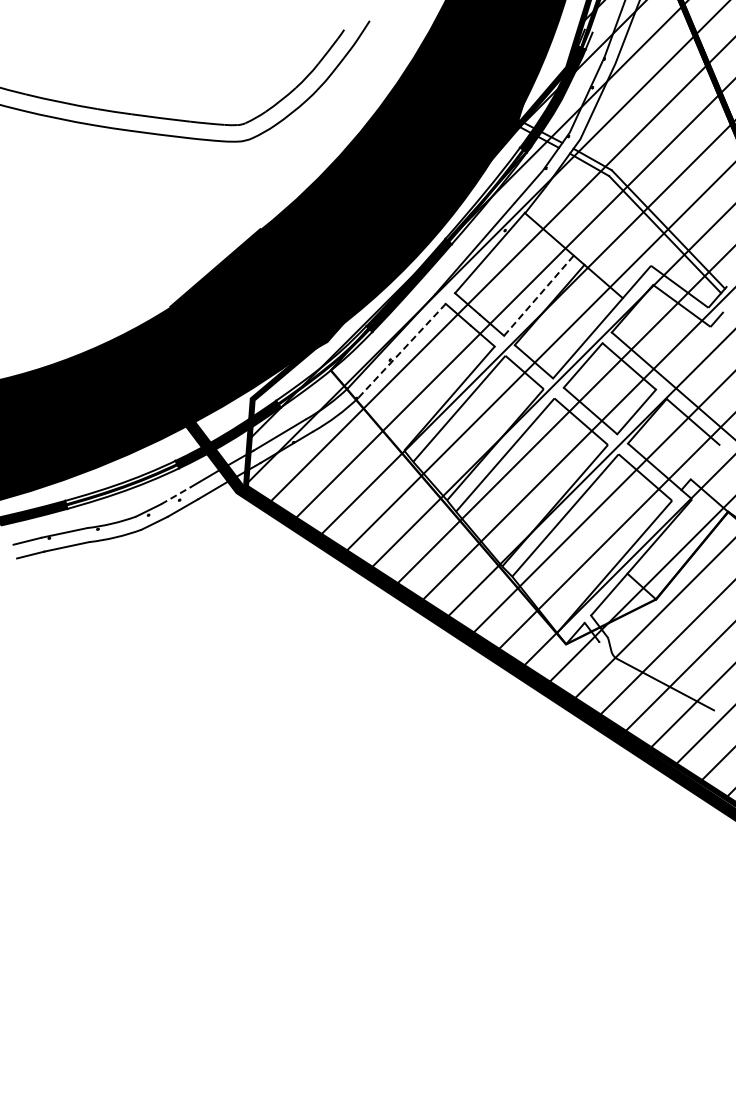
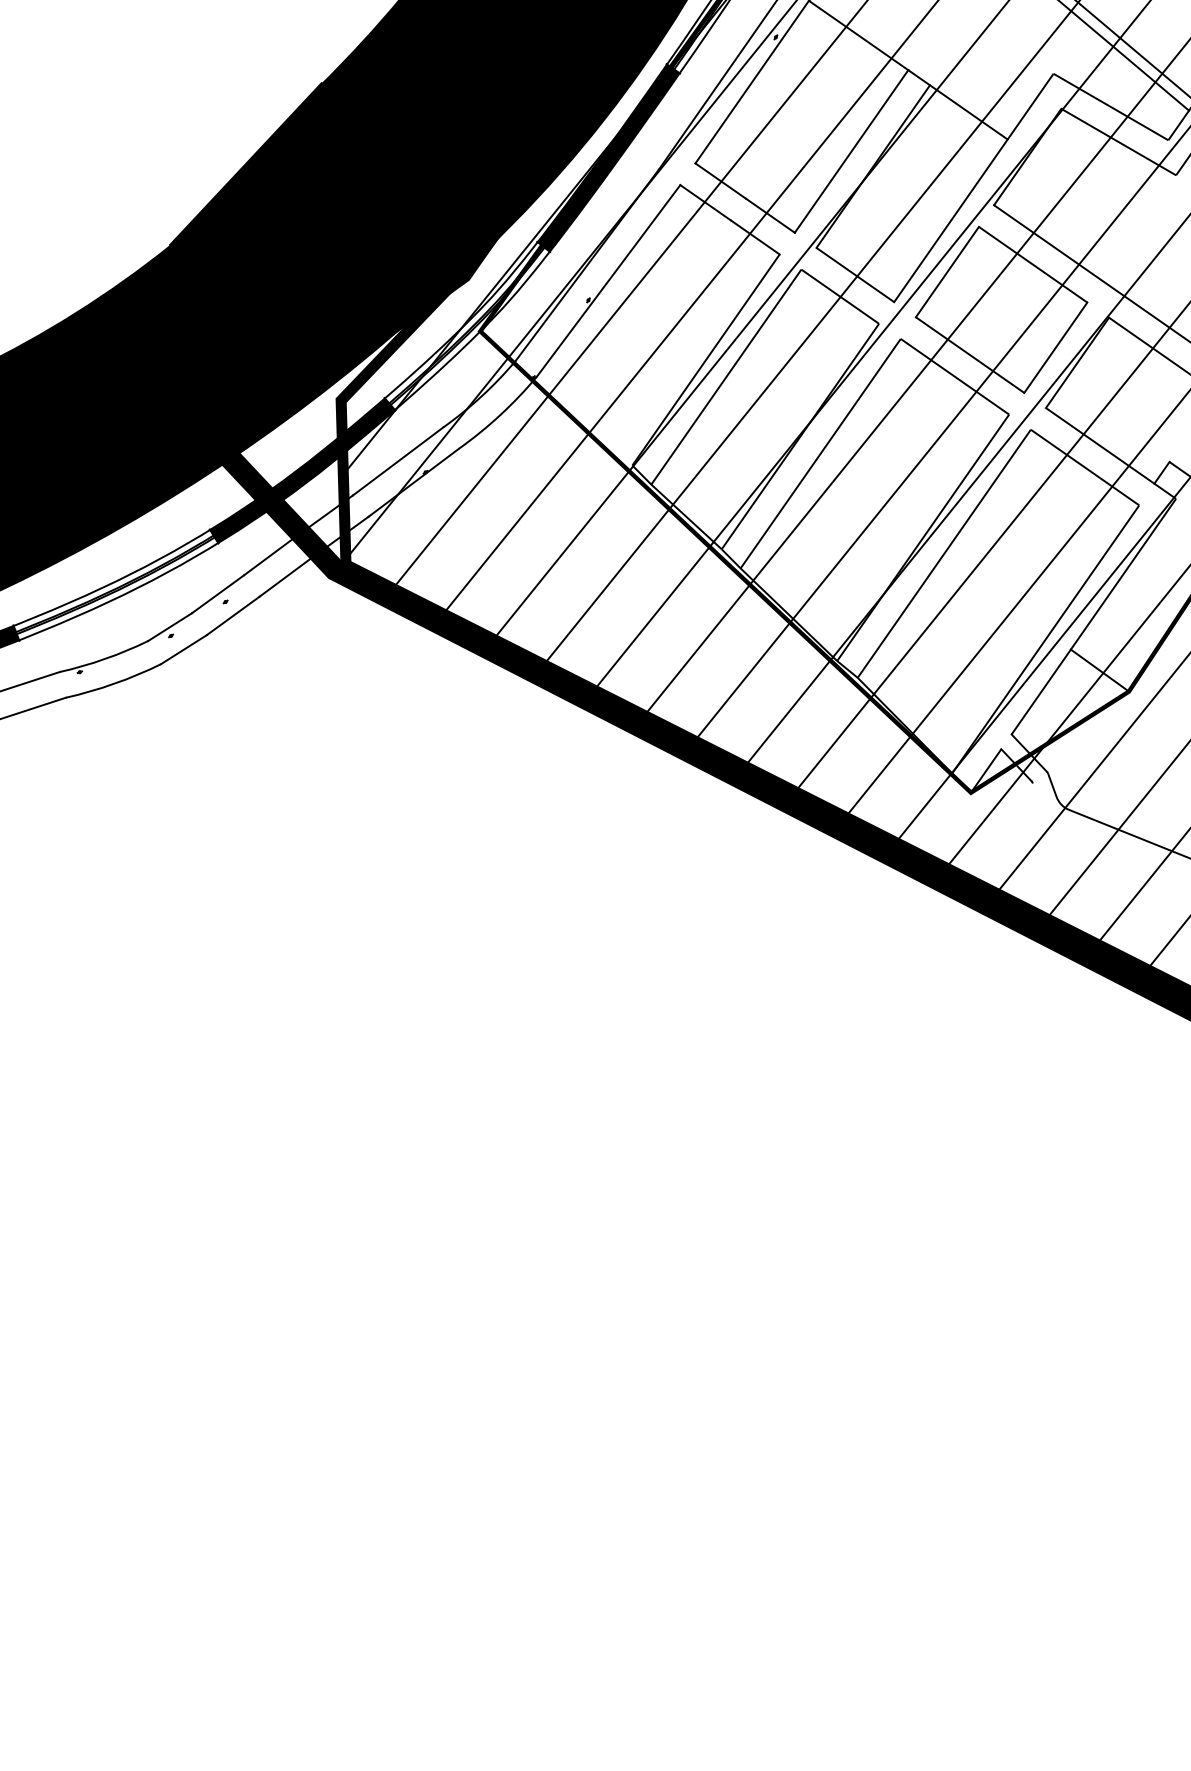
line: (539, 295) -> (852, 150), dashed -> solid
line: (402, 350) -> (609, 280), dashed -> solid
line: (176, 495) -> (218, 593), dashed -> solid

